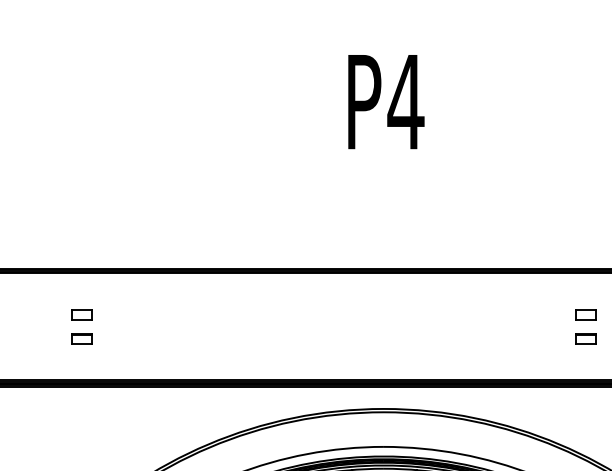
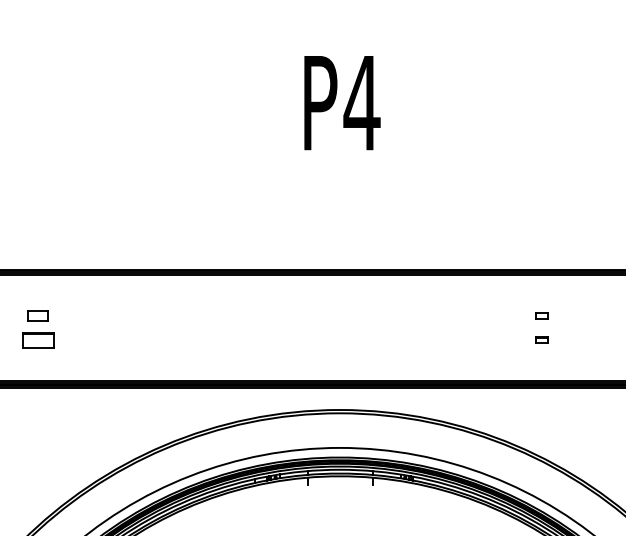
part: (585, 314) -> (541, 315), size x0.6
part: (81, 338) -> (37, 339), size x1.6
part: (585, 338) -> (541, 339), size x0.6

